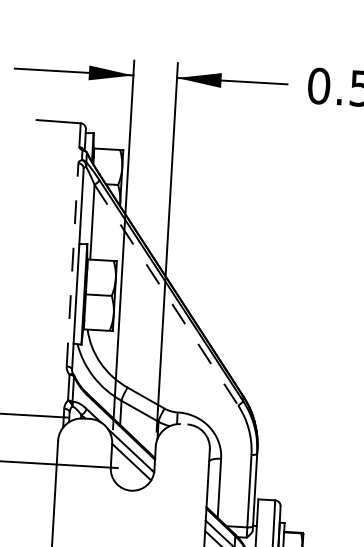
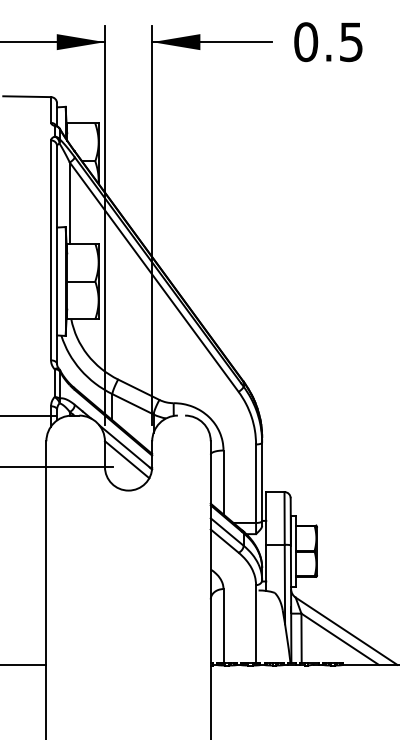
line: (72, 264) -> (51, 250), dashed -> solid
line: (166, 295) -> (154, 277), dashed -> solid

